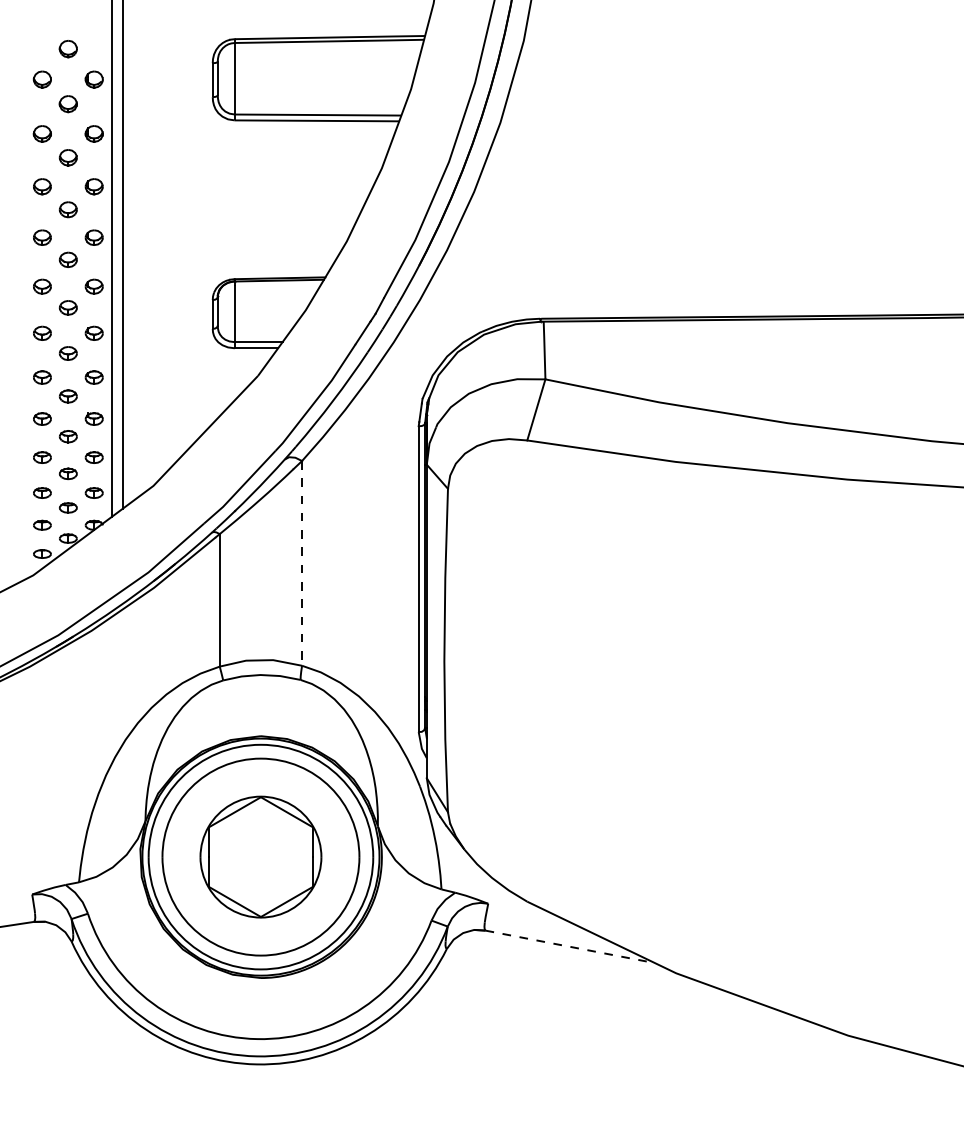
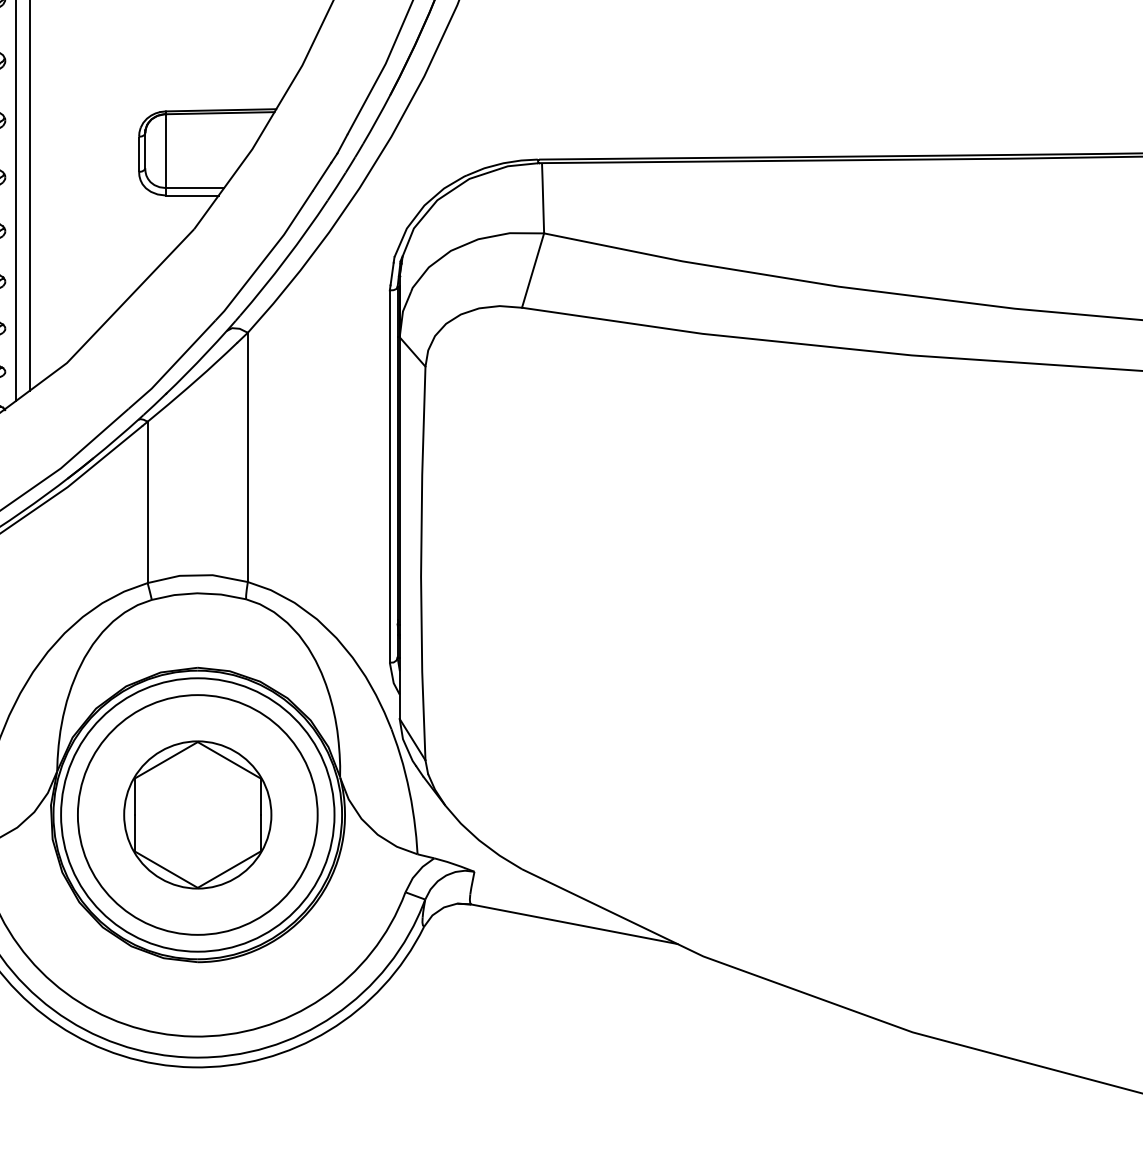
line: (302, 564) -> (248, 458), dashed -> solid
line: (570, 946) -> (574, 923), dashed -> solid

